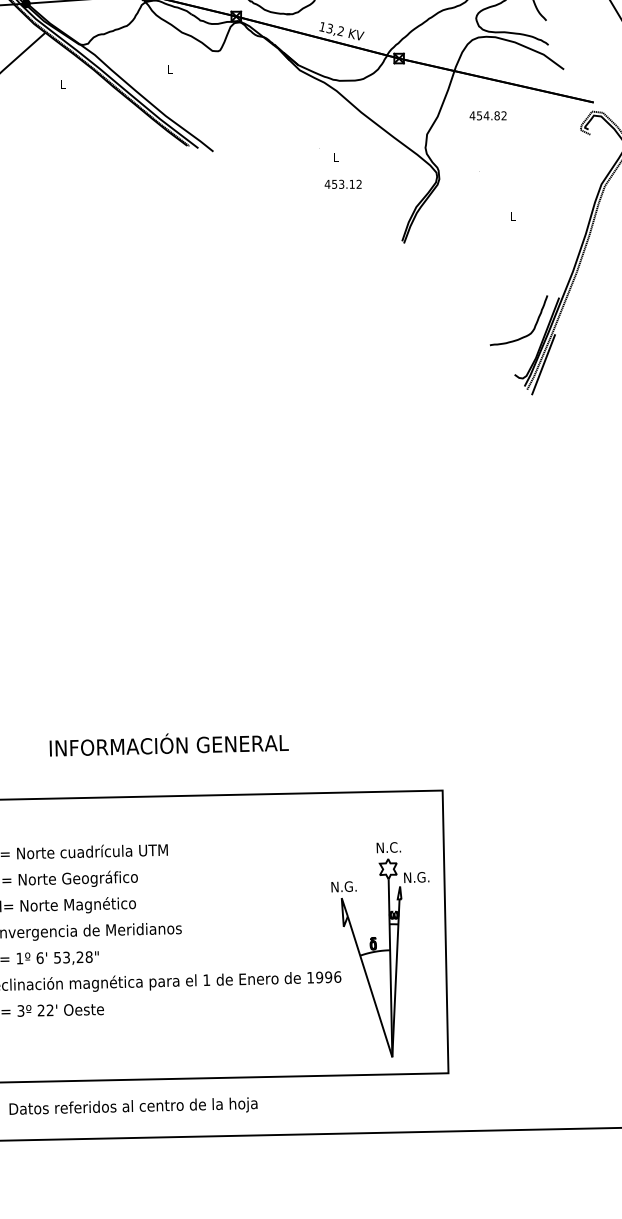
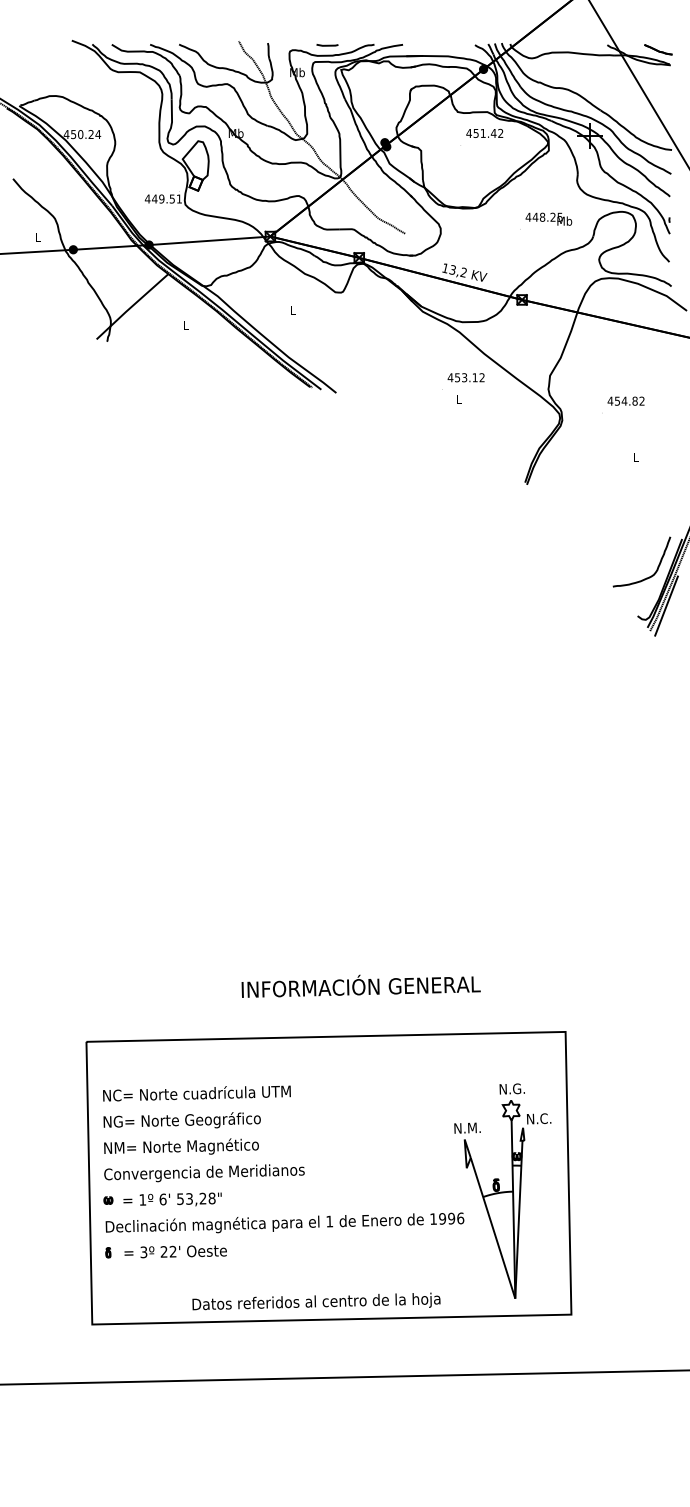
text: (487, 115) -> (625, 400), moved
text: (342, 184) -> (465, 377), moved
text: (168, 744) -> (360, 985), moved
text: (397, 847) -> (520, 1088), N.C. -> N.G.
text: (425, 877) -> (548, 1118), N.G. -> N.C.
text: (350, 886) -> (473, 1127), N.G. -> N.M.
text: (133, 1106) -> (316, 1301), moved

